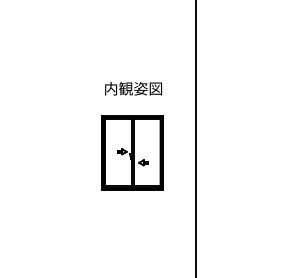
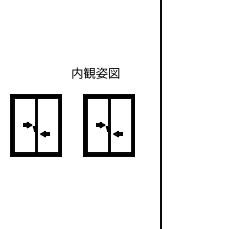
text: (133, 87) -> (95, 72), moved
part: (43, 152) -> (35, 125), added

